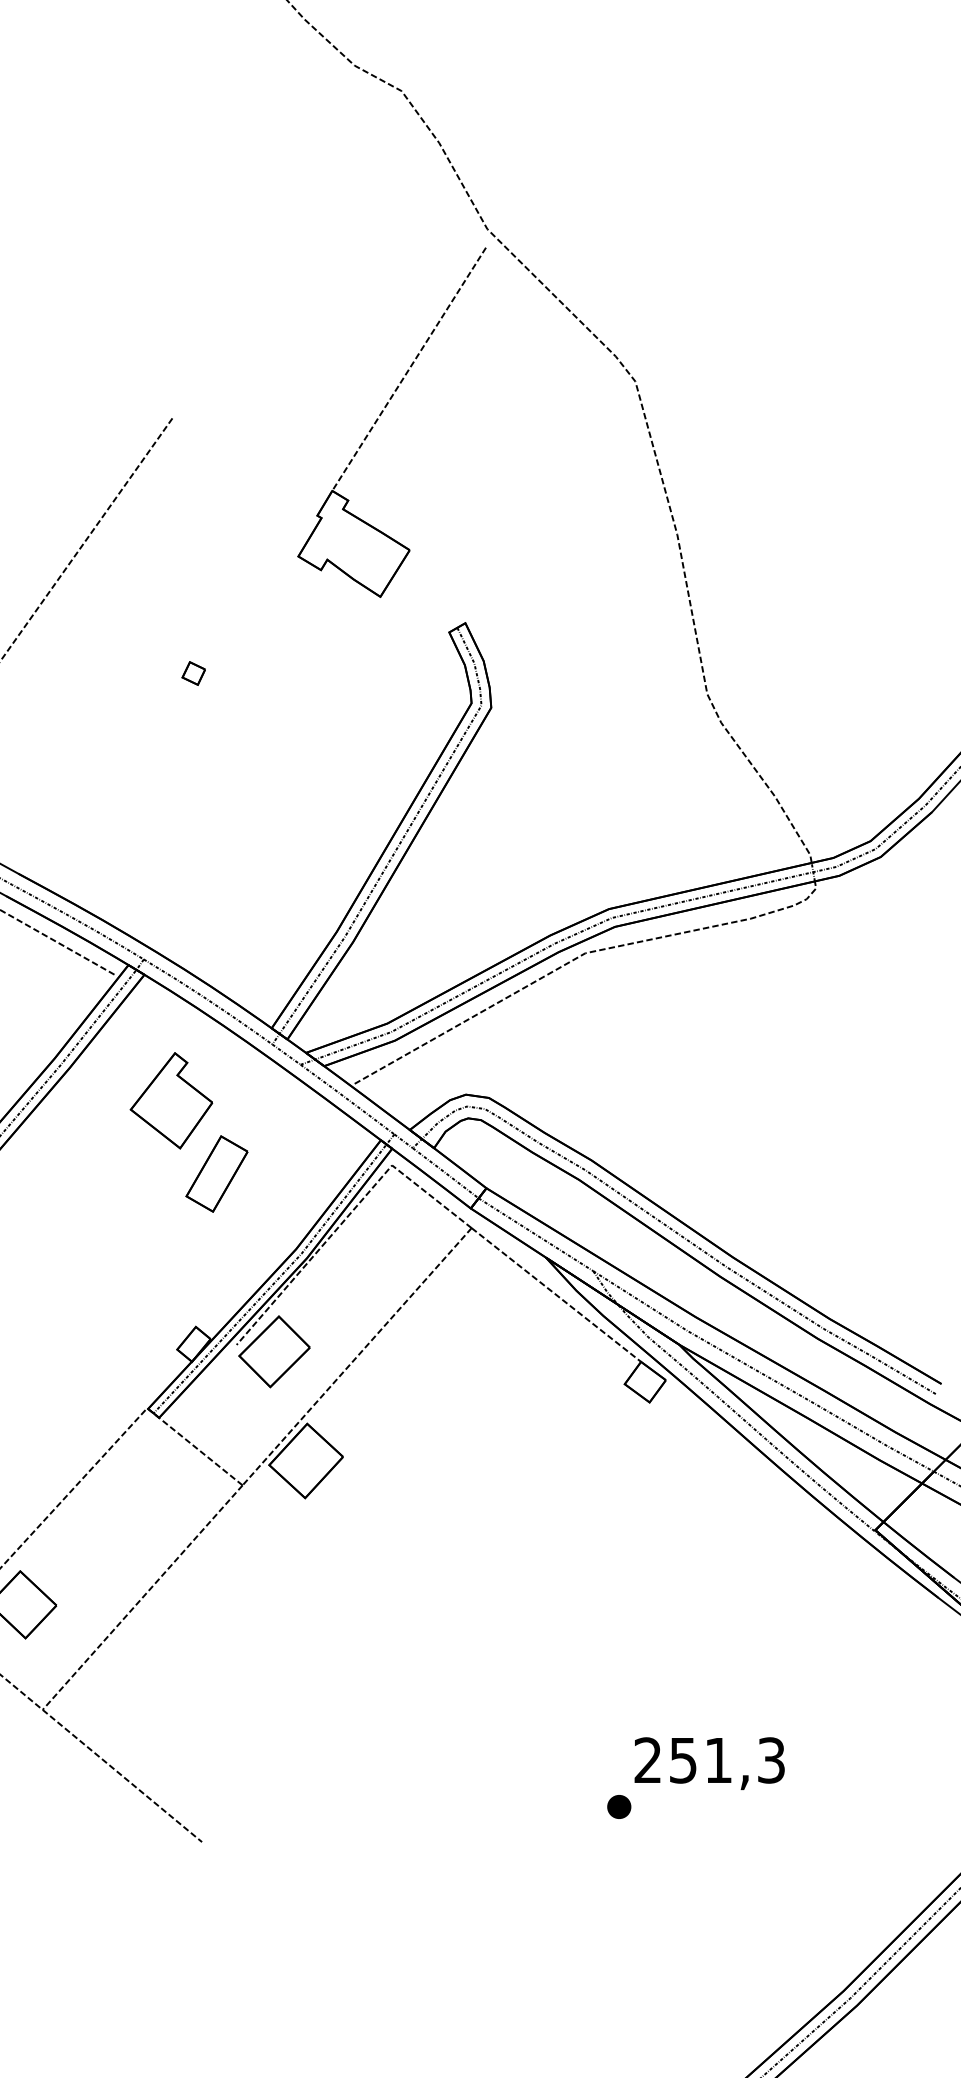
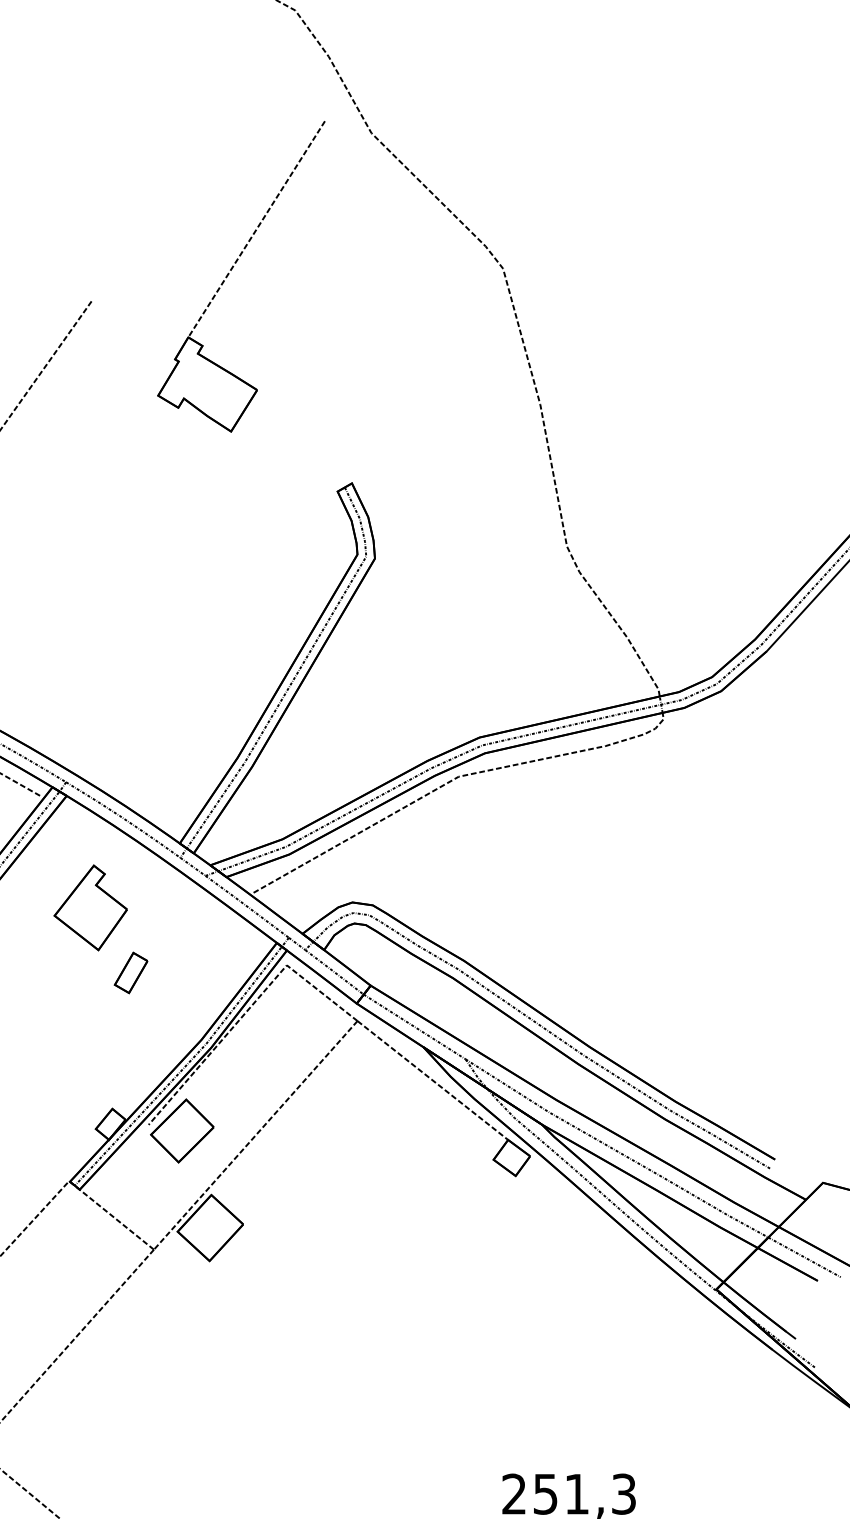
part: (381, 415) -> (232, 270), moved
part: (193, 673) -> (110, 528), removed
part: (216, 1173) -> (130, 972), size x0.6

